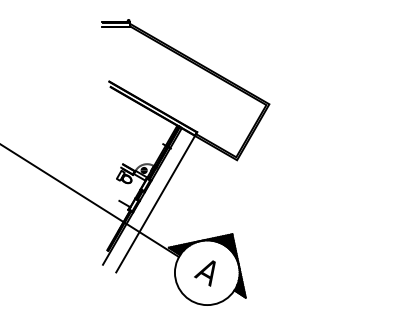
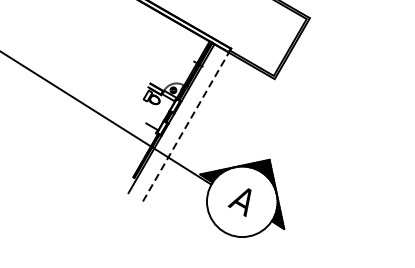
line: (155, 204) -> (185, 127), solid -> dashed

